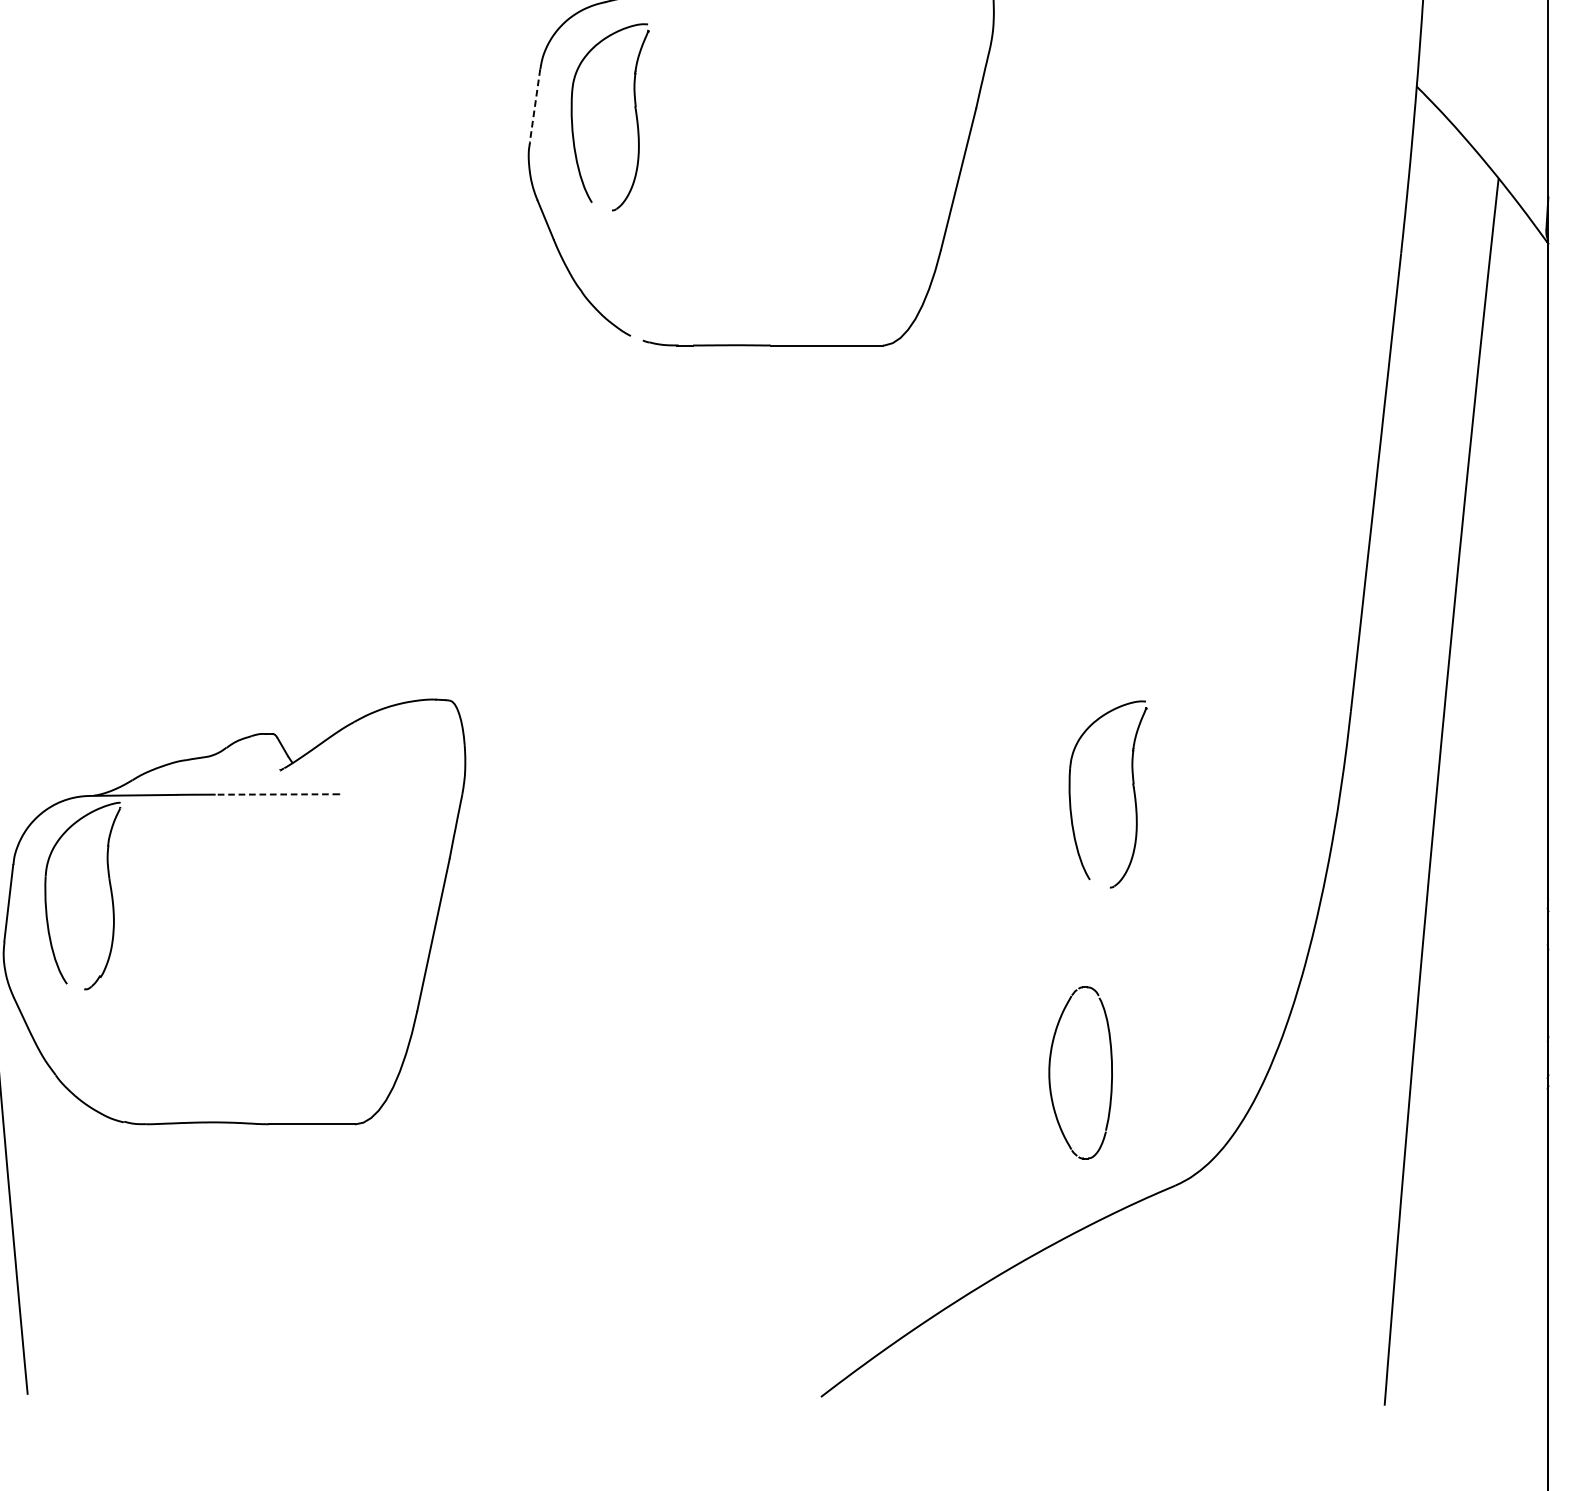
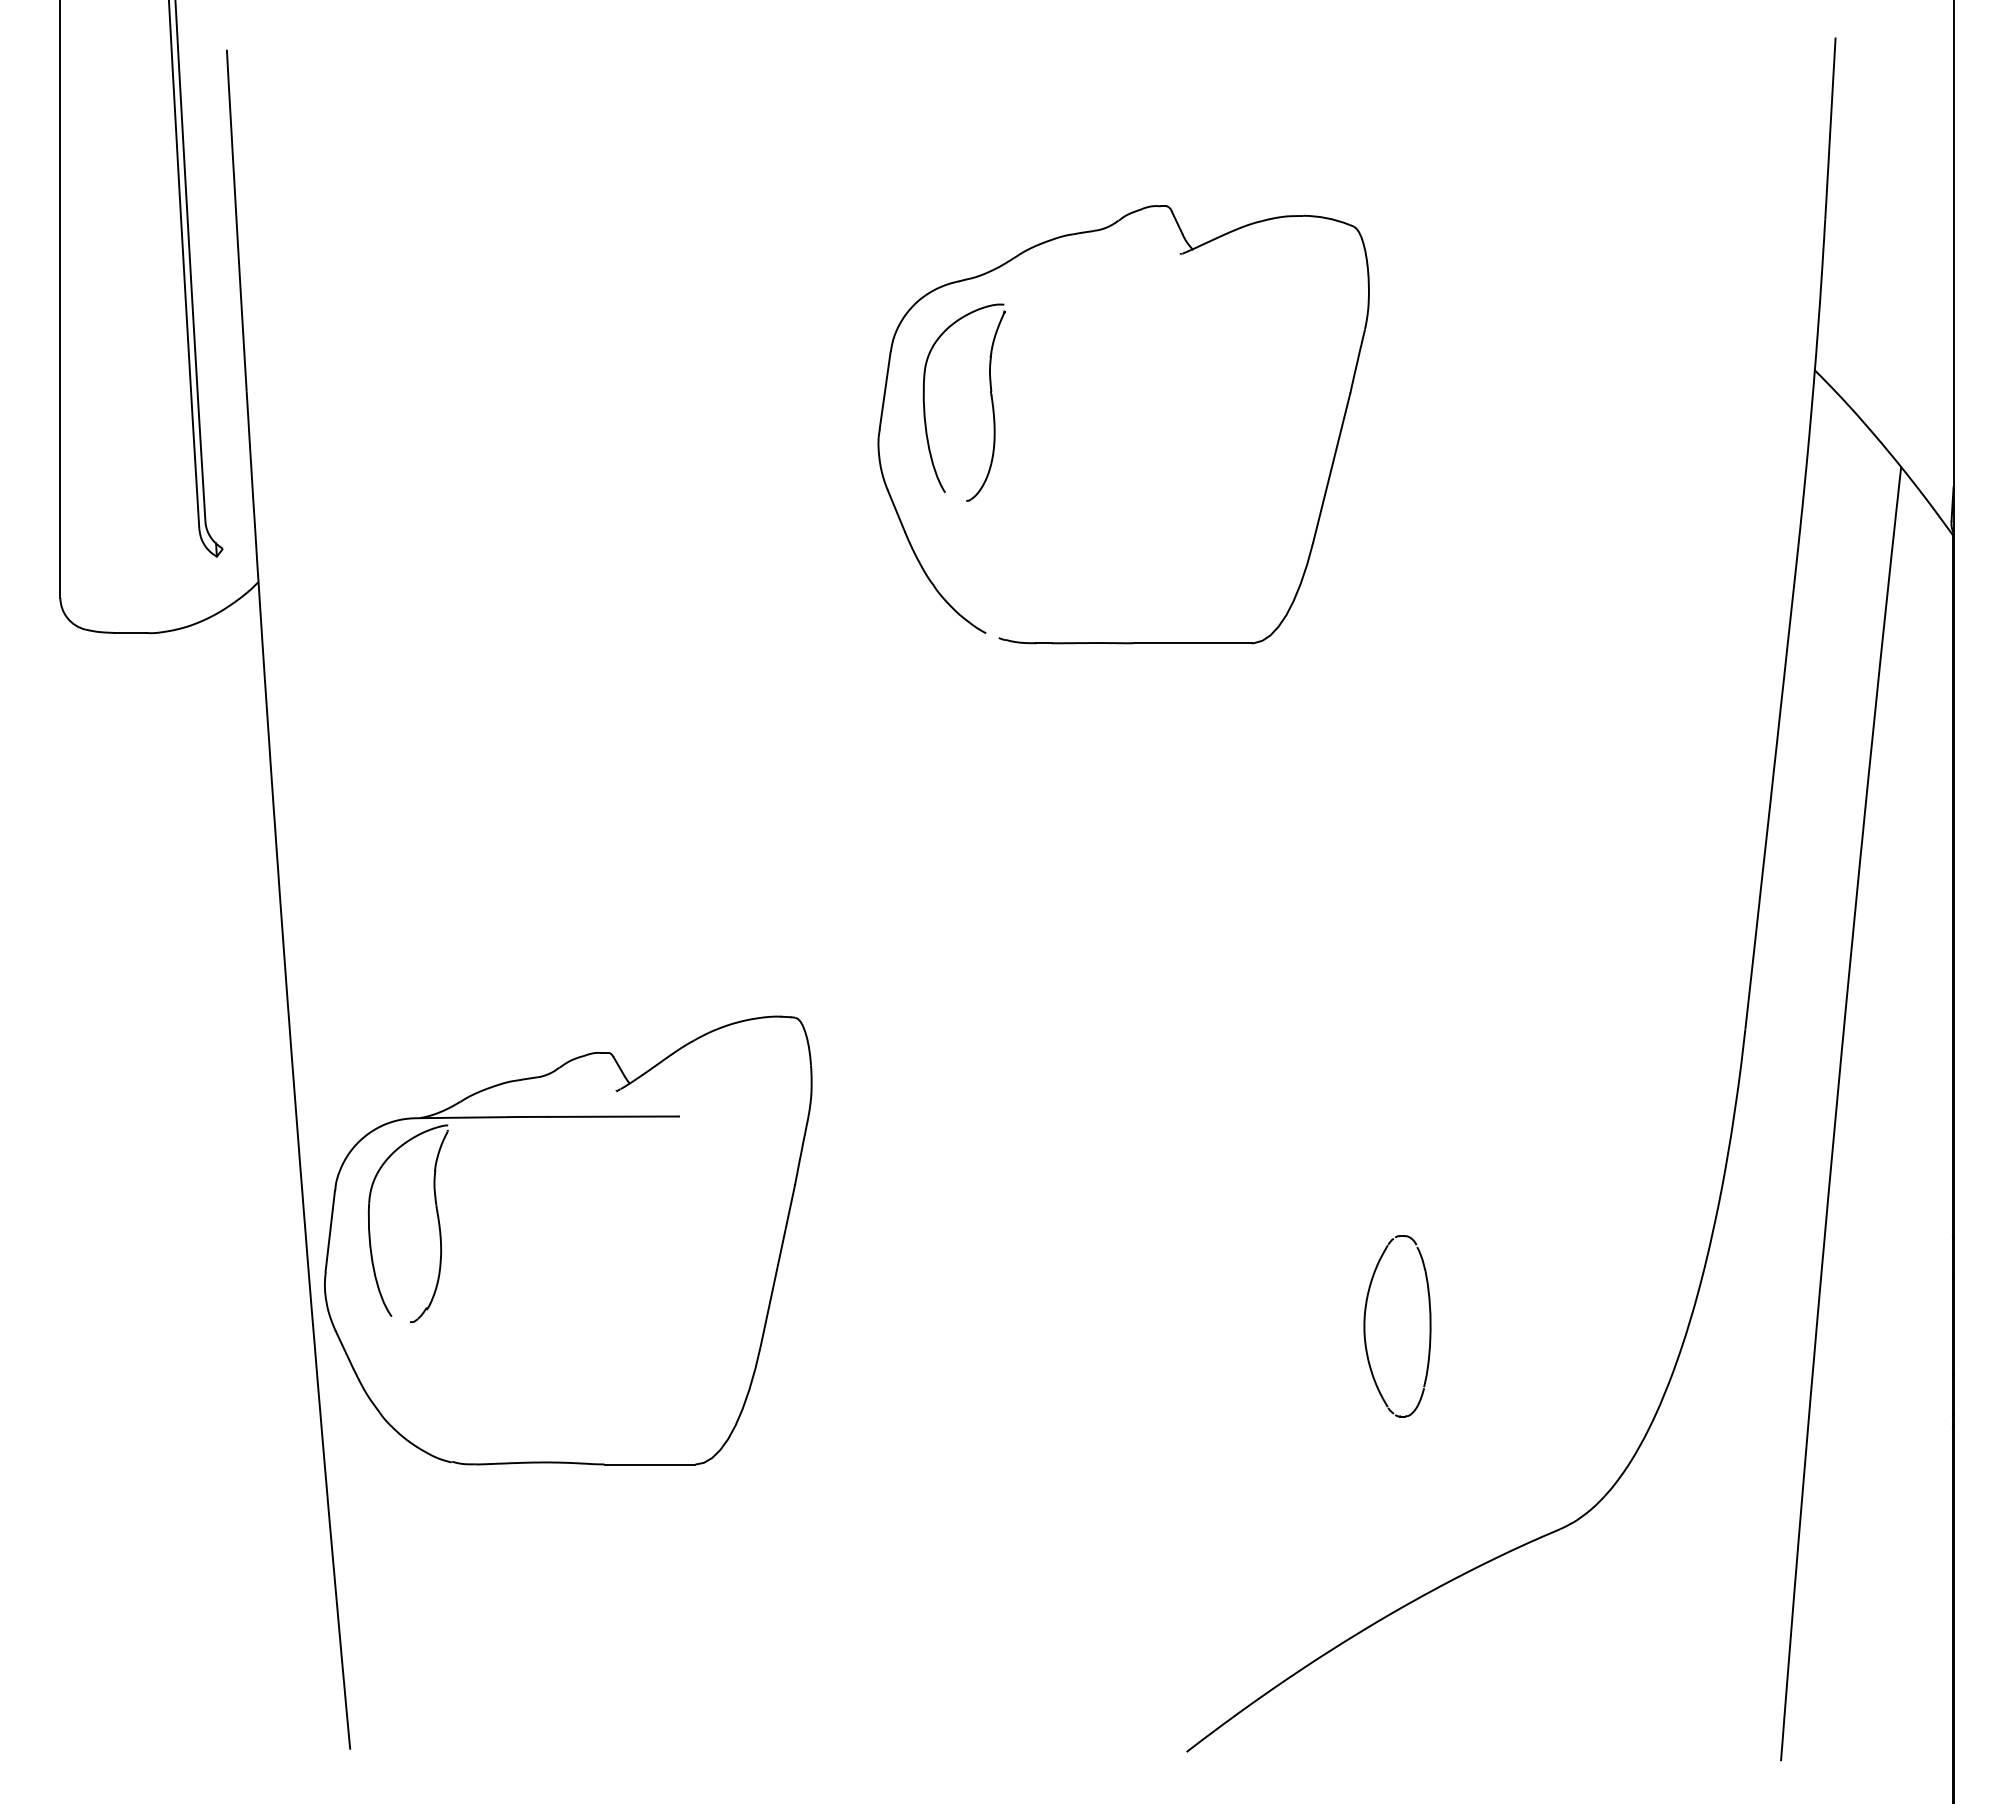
line: (535, 105) -> (885, 390), dashed -> solid
part: (1132, 789) -> (1515, 1111), removed
line: (277, 794) -> (613, 1116), dashed -> solid
part: (1050, 1073) -> (1365, 1326), moved

